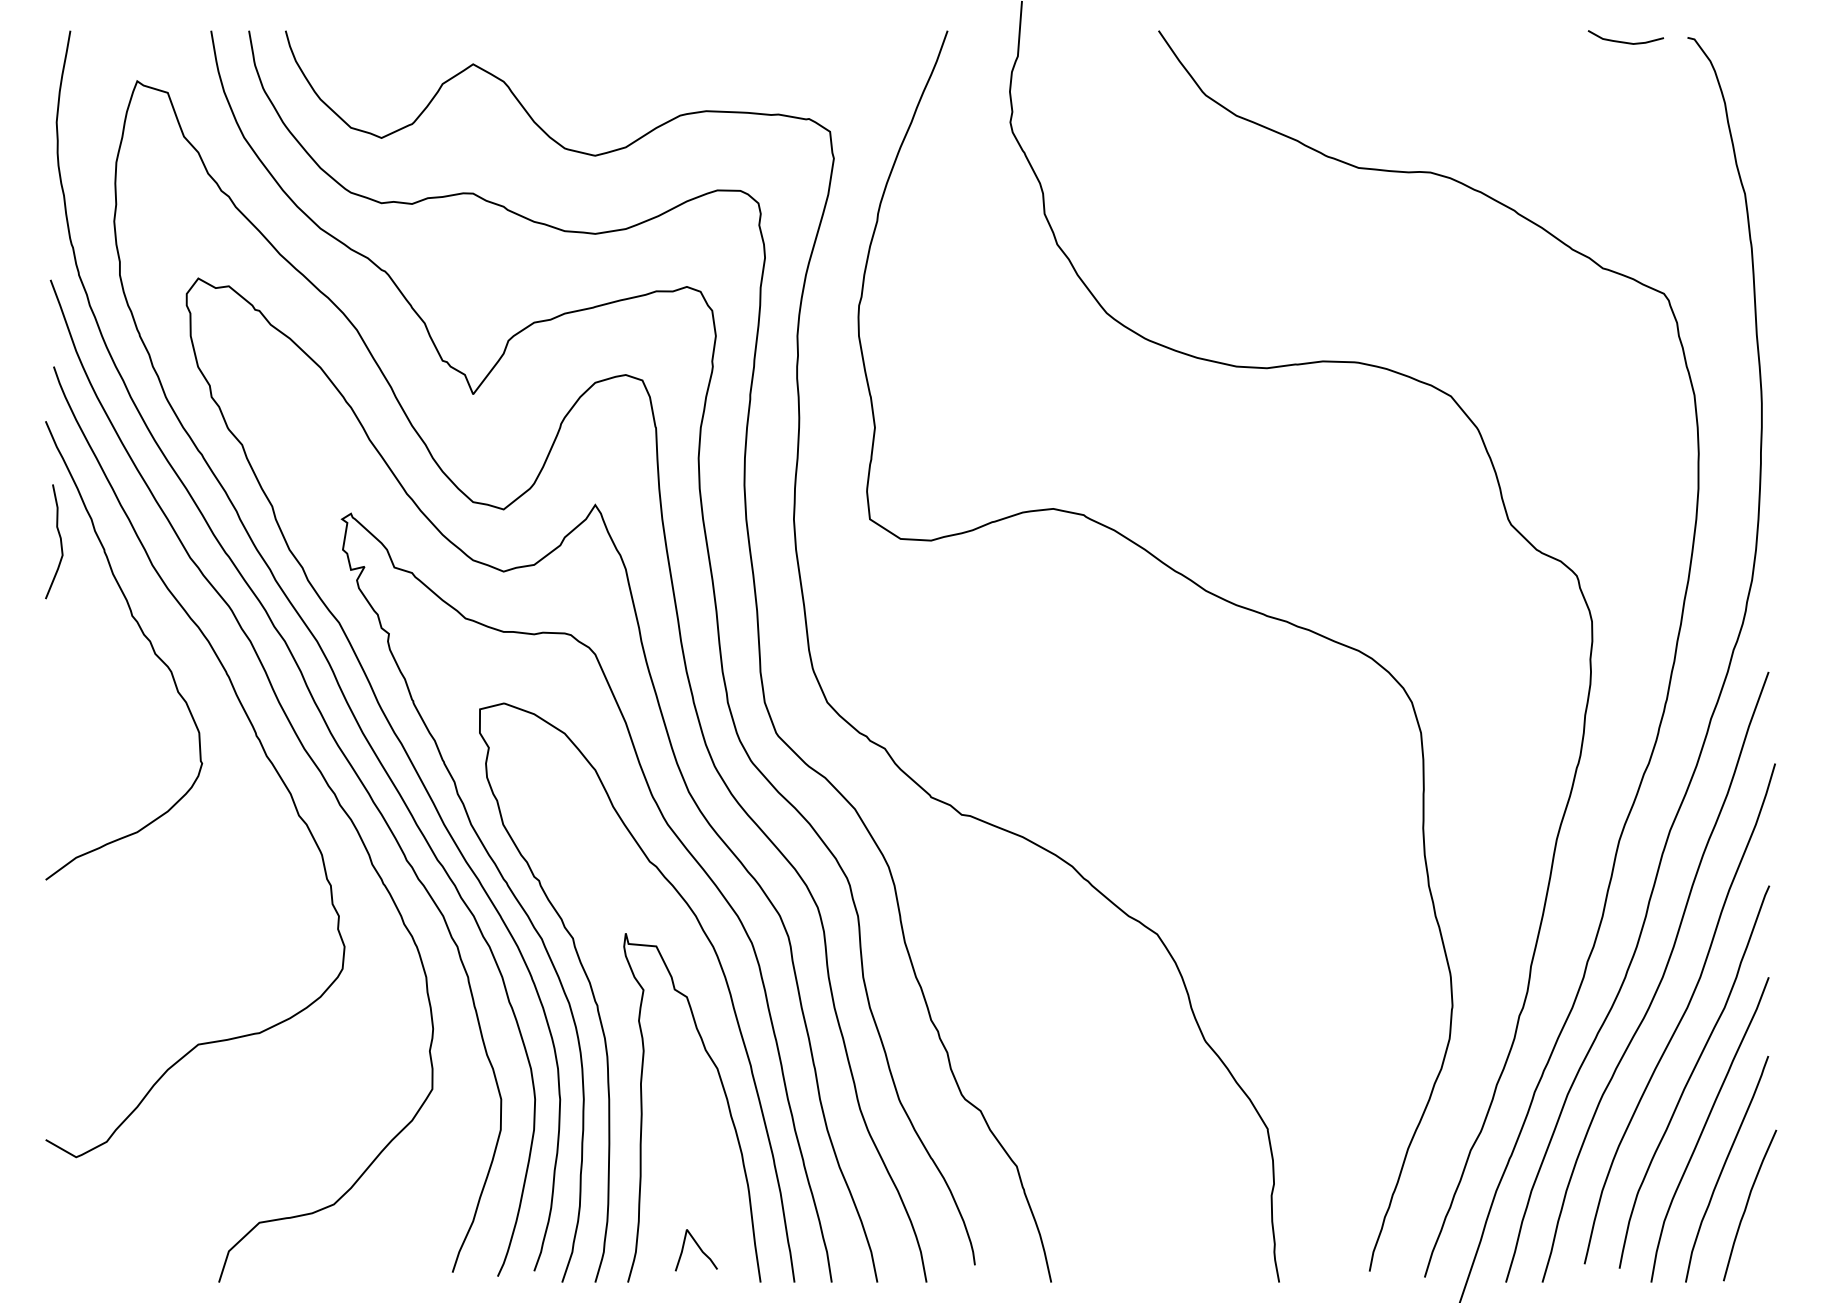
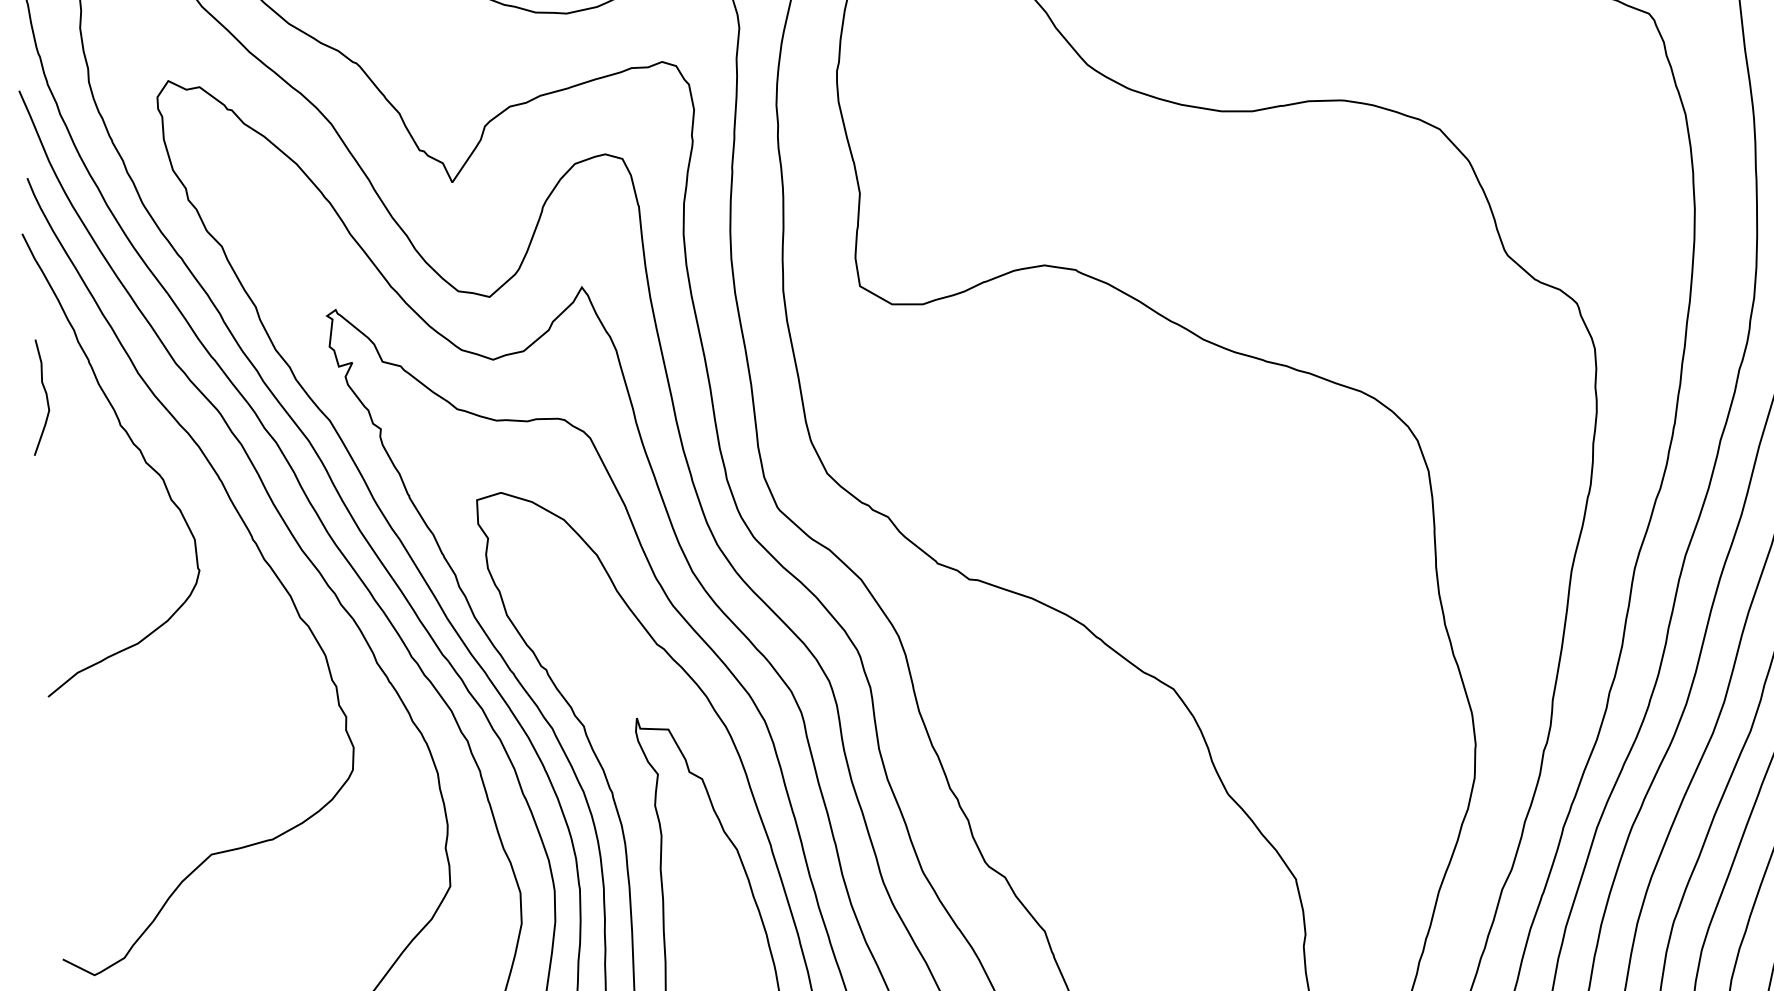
curve: (59, 538) -> (45, 393), moved

